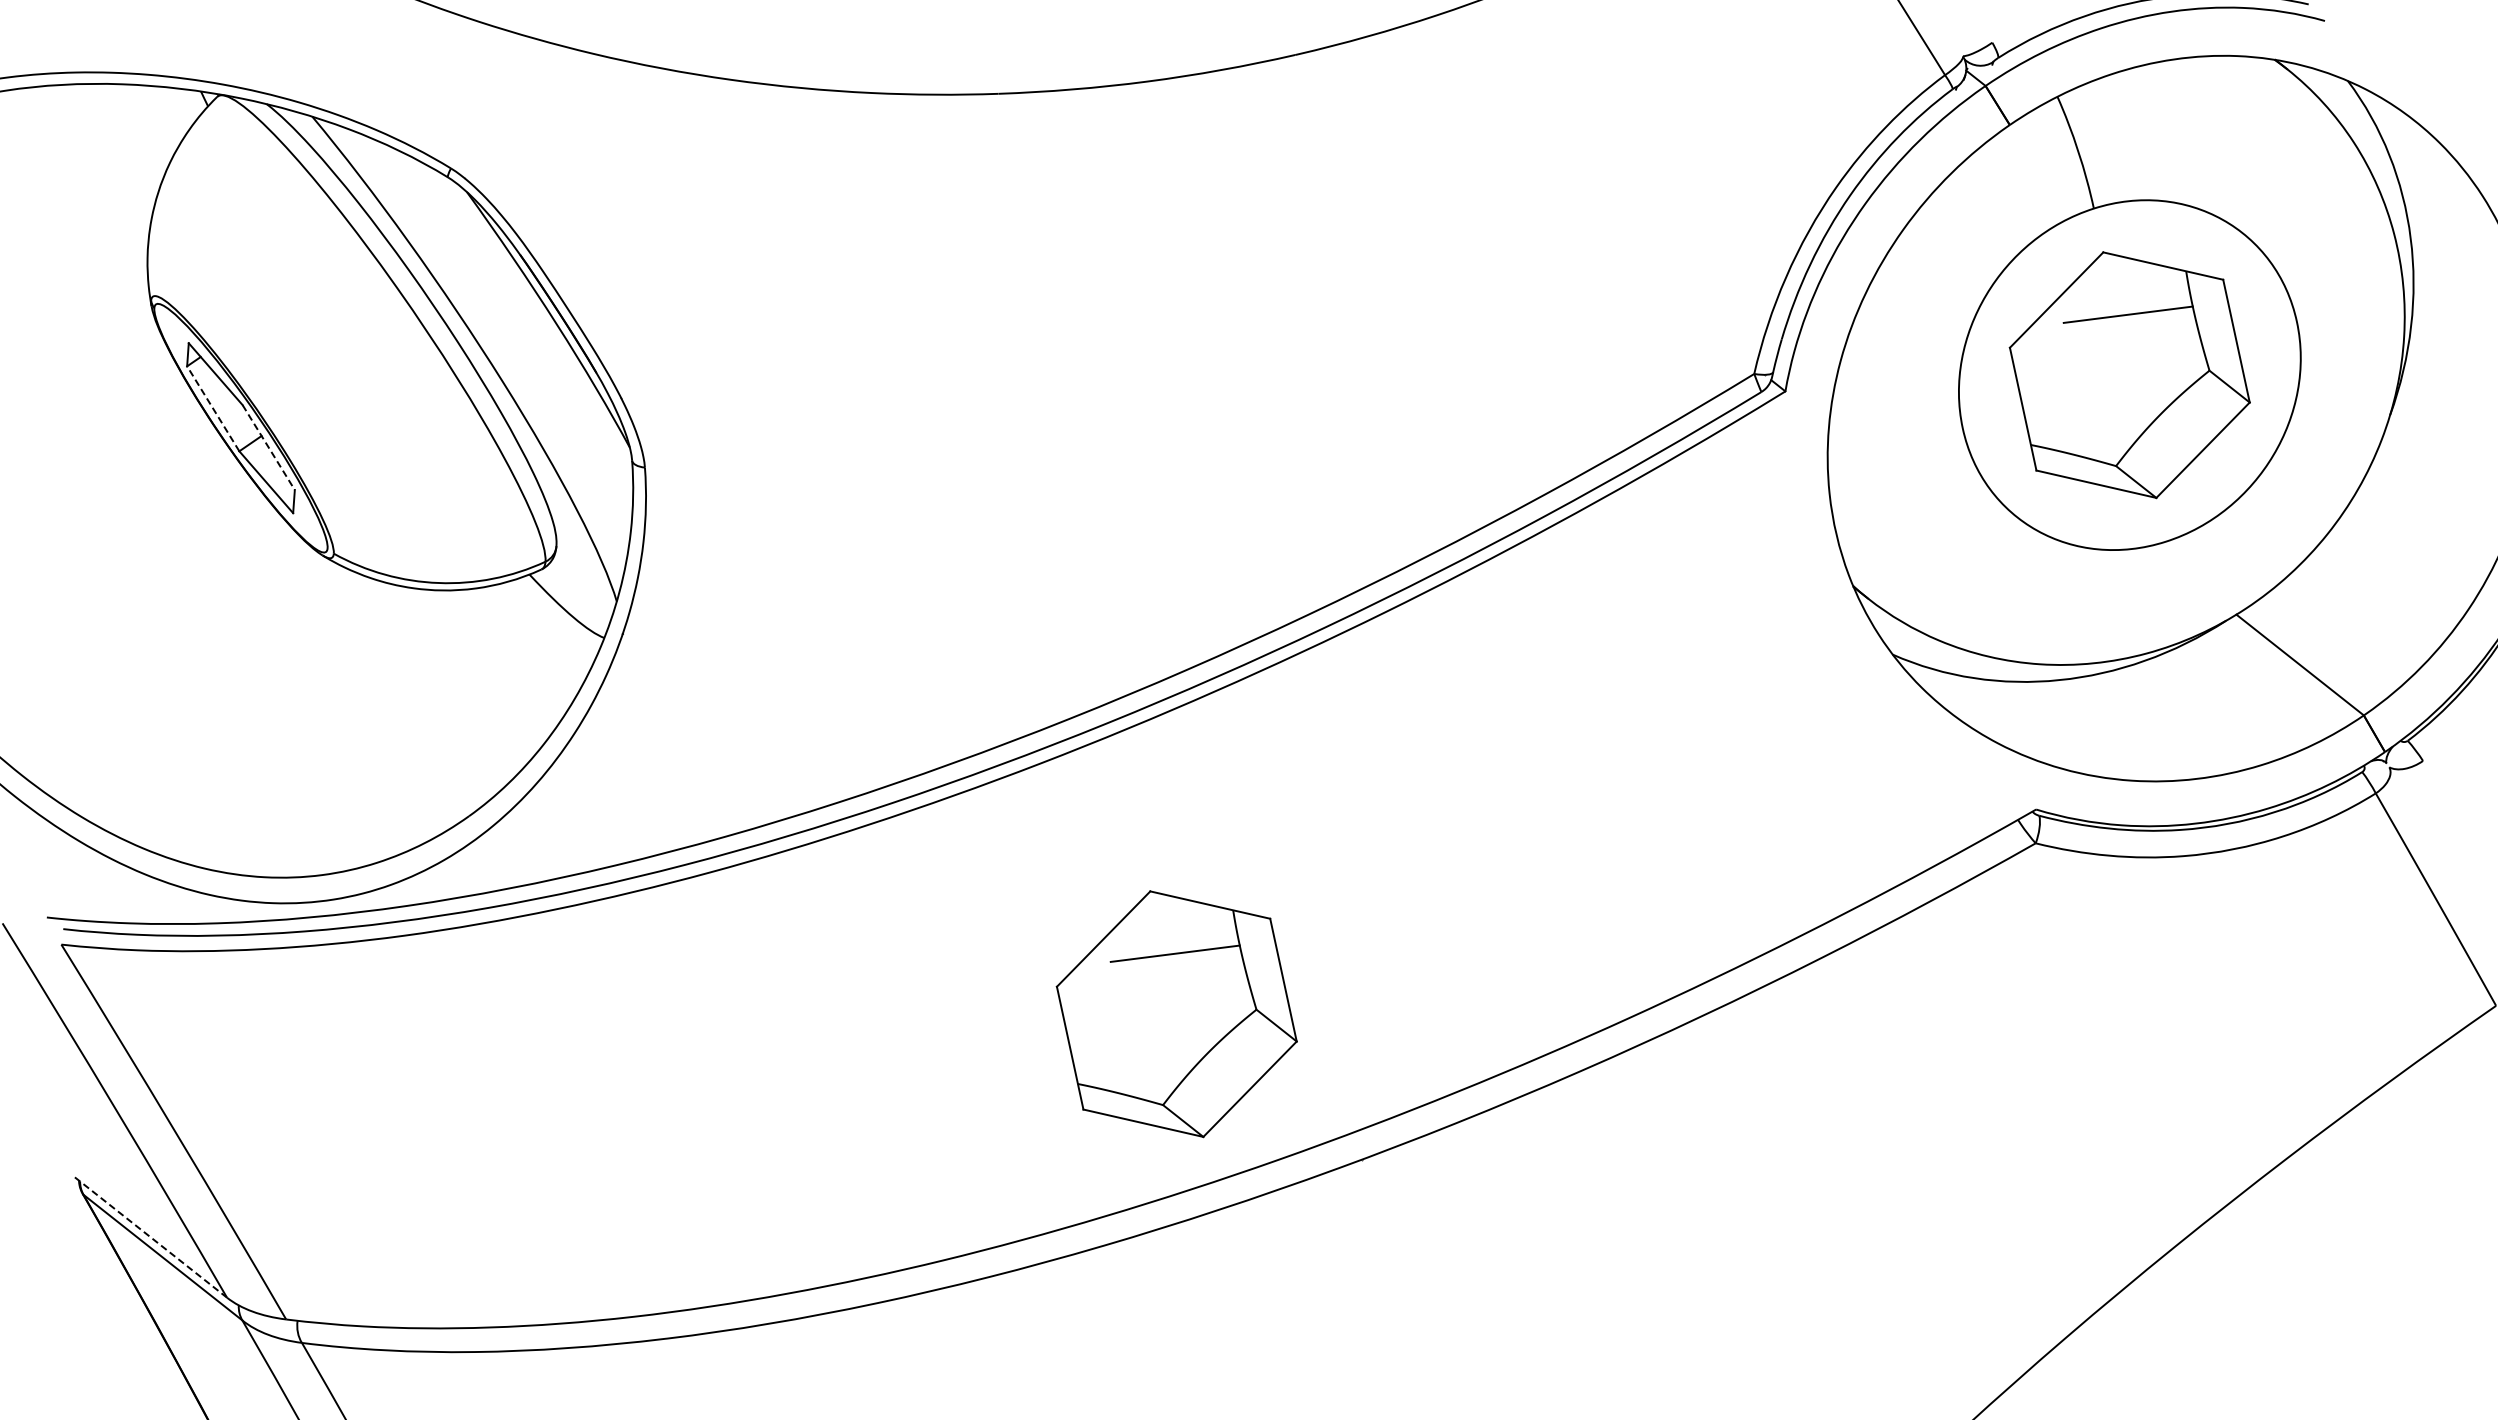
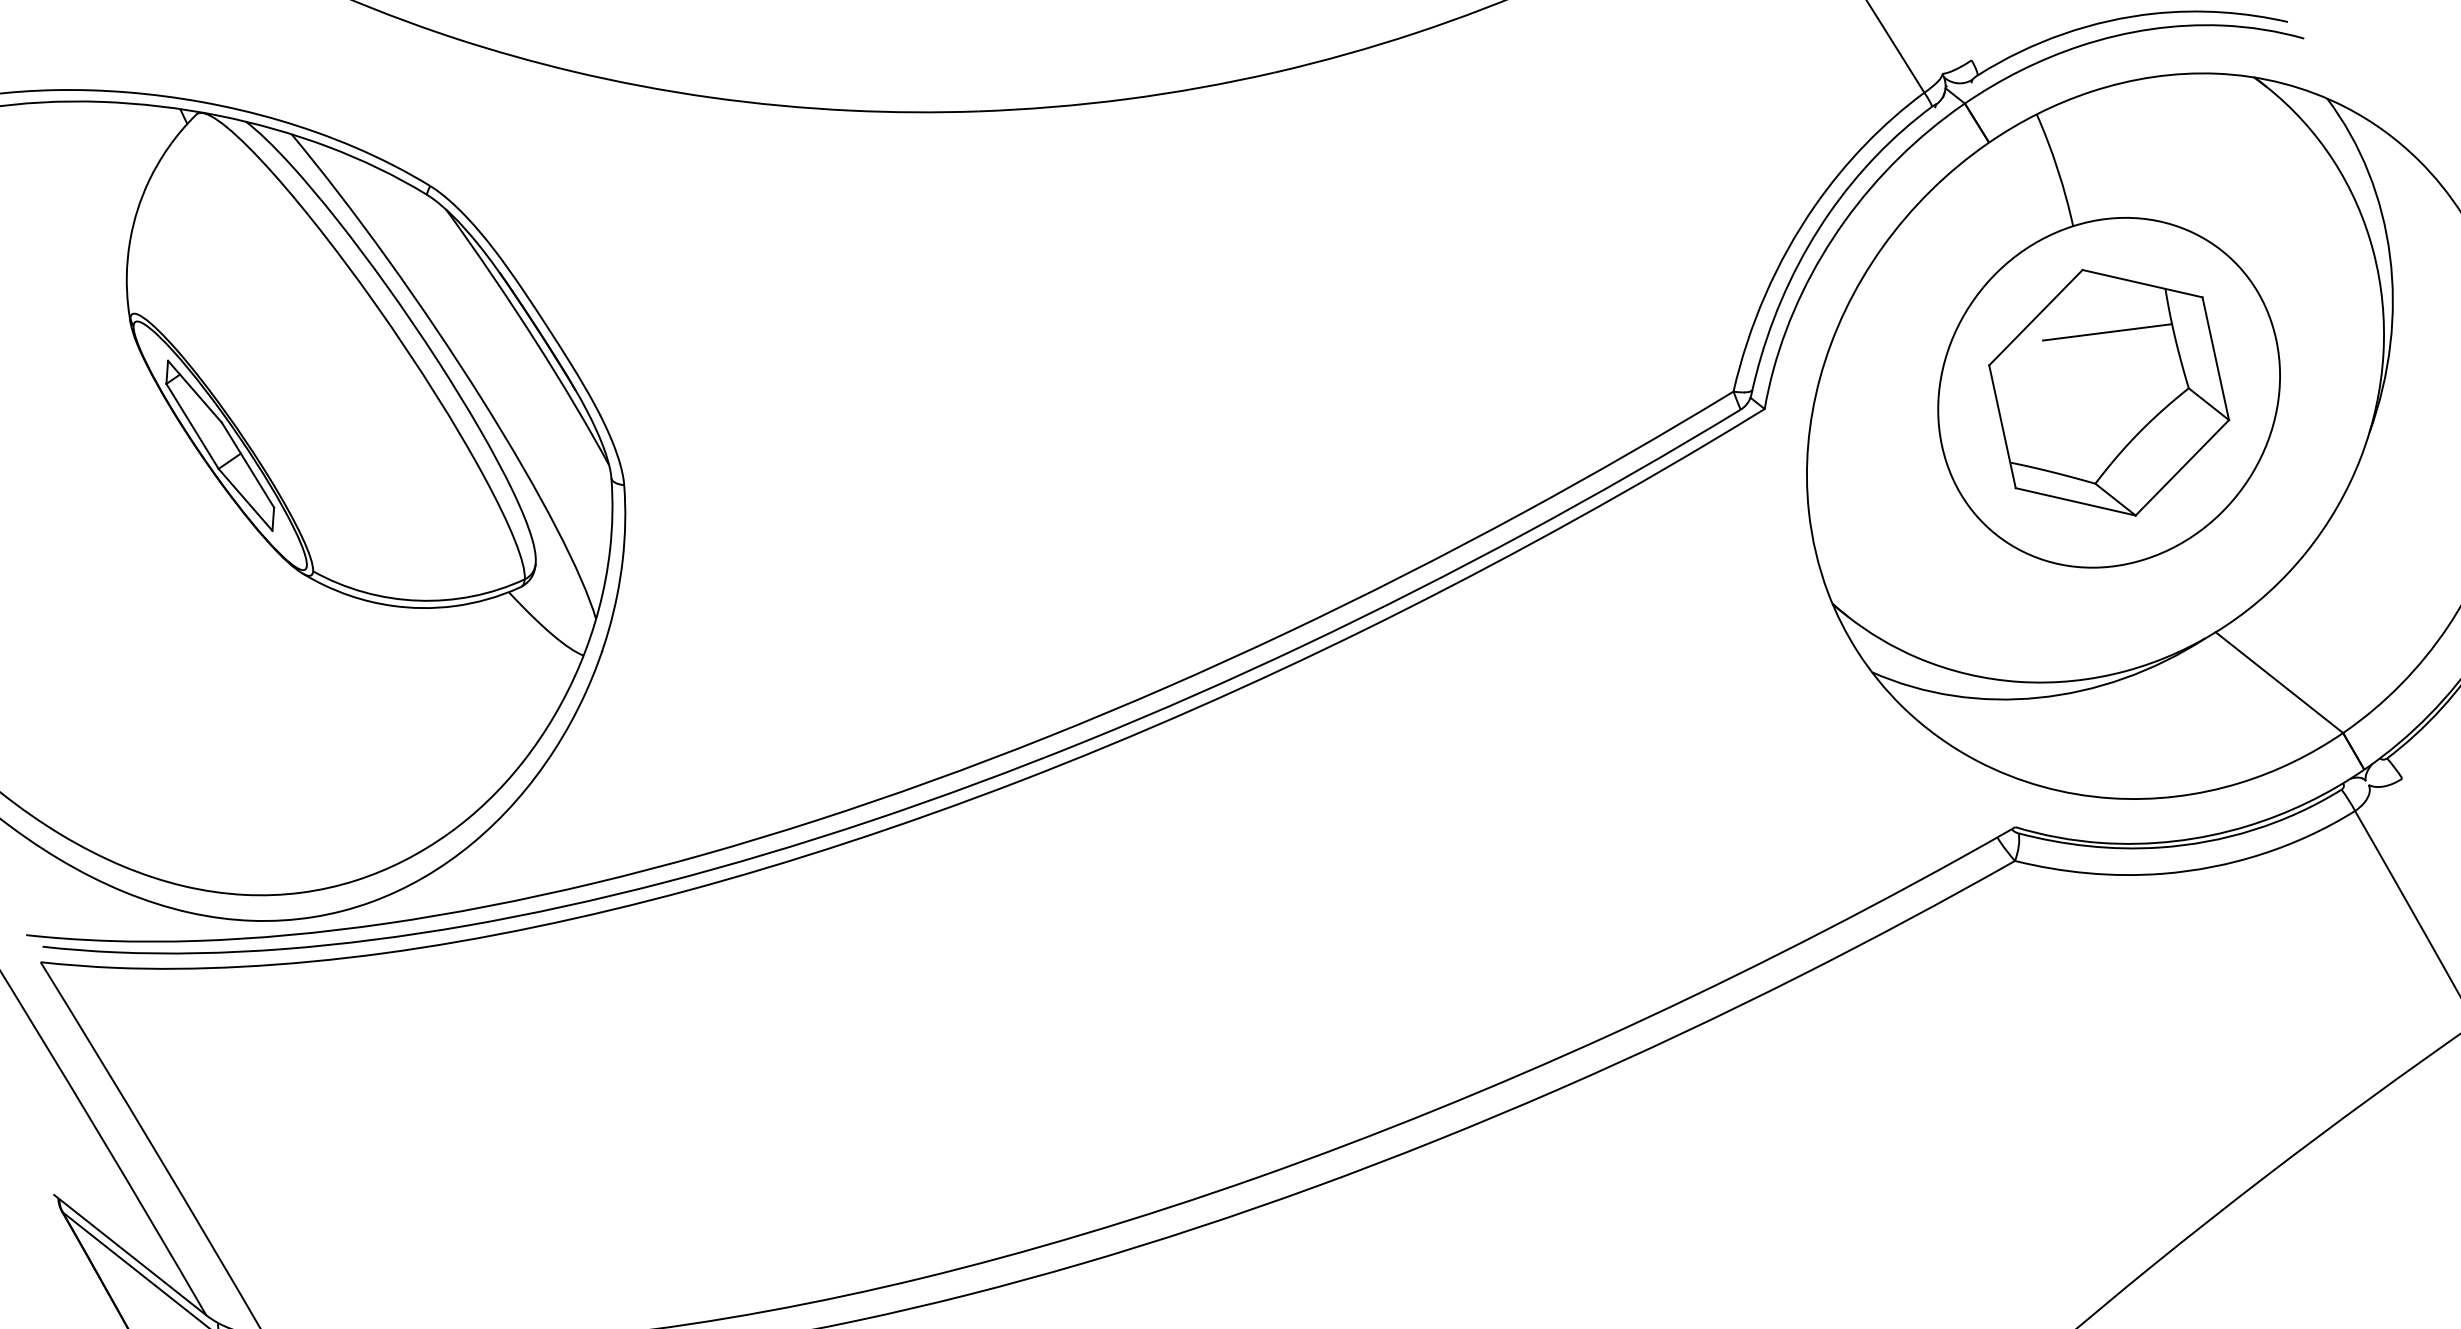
line: (213, 408) -> (192, 426), dashed -> solid
line: (268, 447) -> (247, 465), dashed -> solid
part: (1176, 1014) -> (1155, 1032), removed
line: (150, 1237) -> (129, 1255), dashed -> solid

